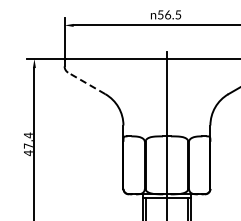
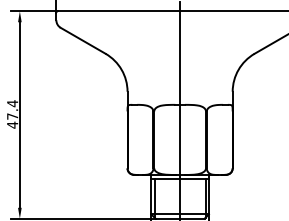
line: (86, 83) -> (82, 40), dashed -> solid

